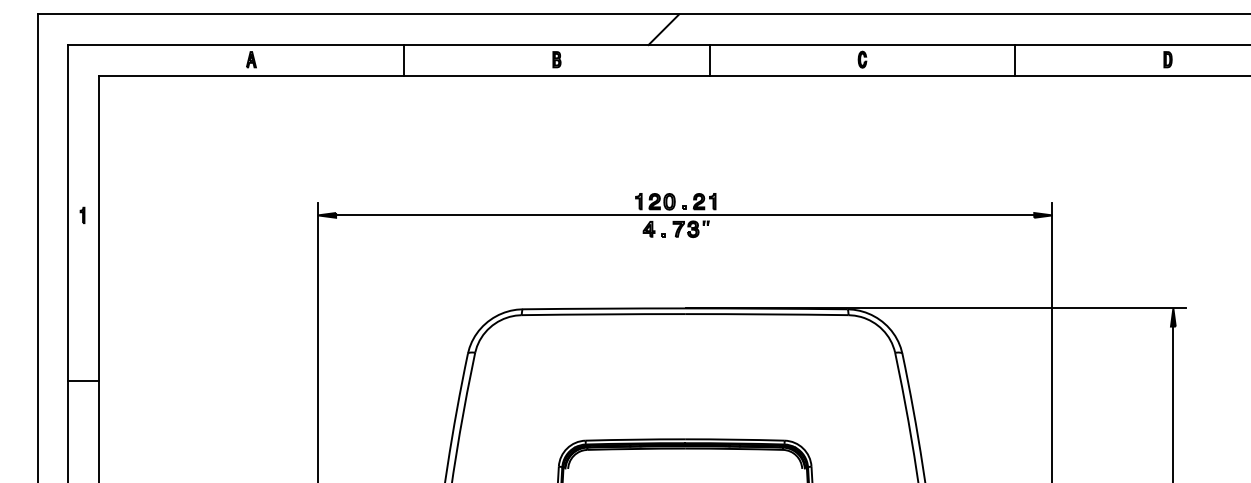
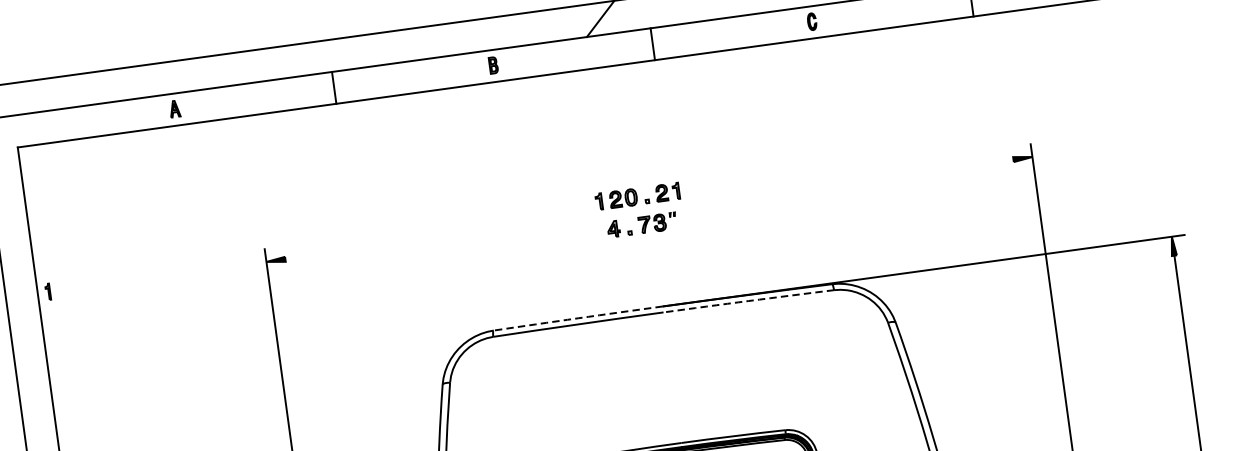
part: (82, 214) -> (47, 290), moved
line: (685, 215) -> (649, 209), removed
arc: (604, 308) -> (578, 318), solid -> dashed
arc: (766, 314) -> (748, 301), solid -> dashed

